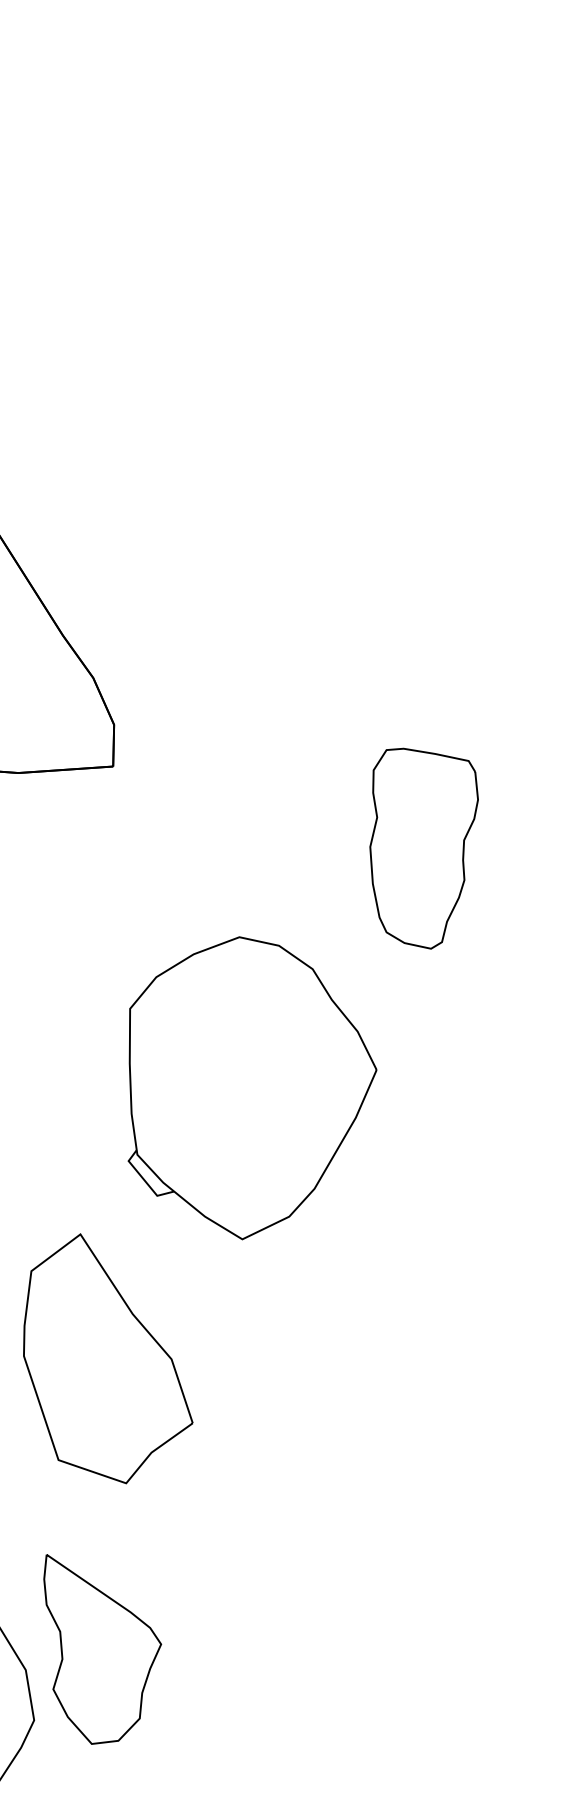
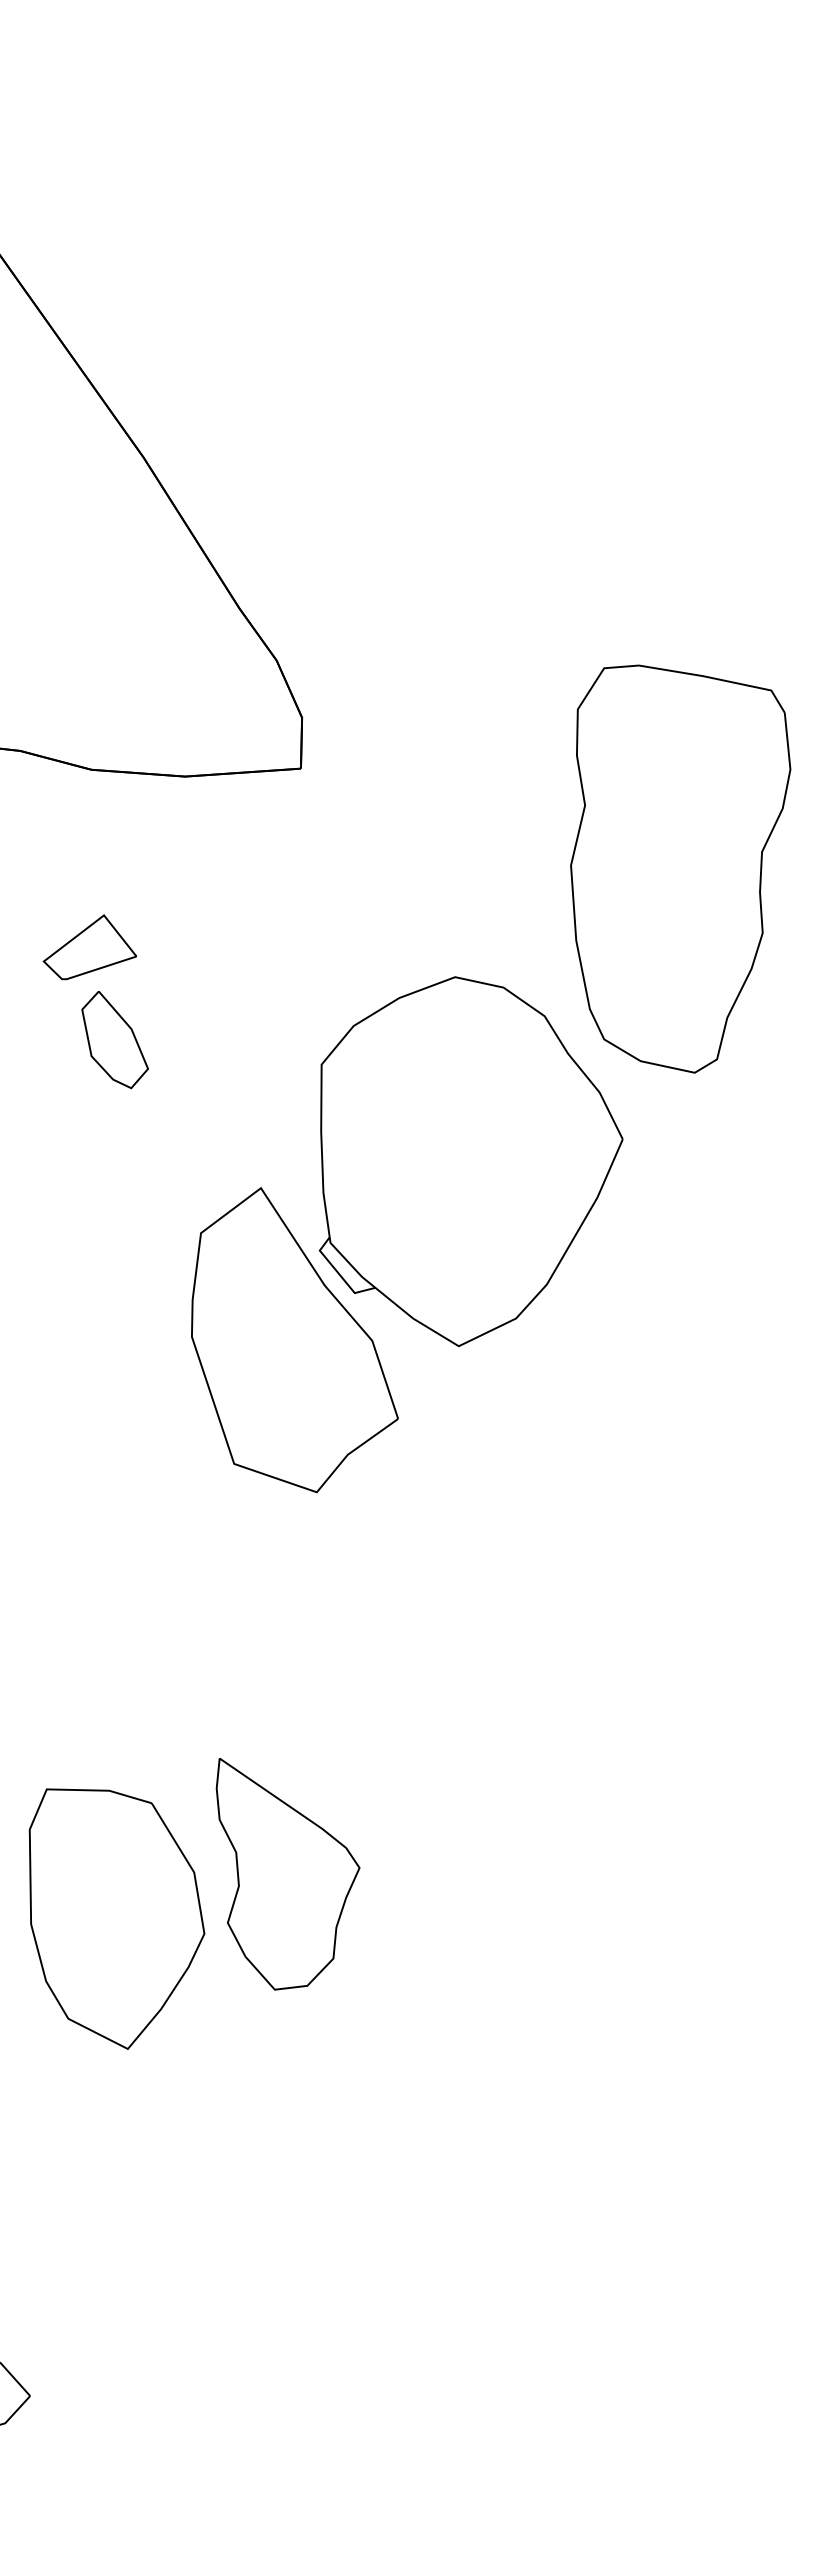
part: (423, 848) -> (680, 868), size x1.67
part: (107, 1359) -> (294, 1340), moved
part: (102, 1649) -> (287, 1874), moved

